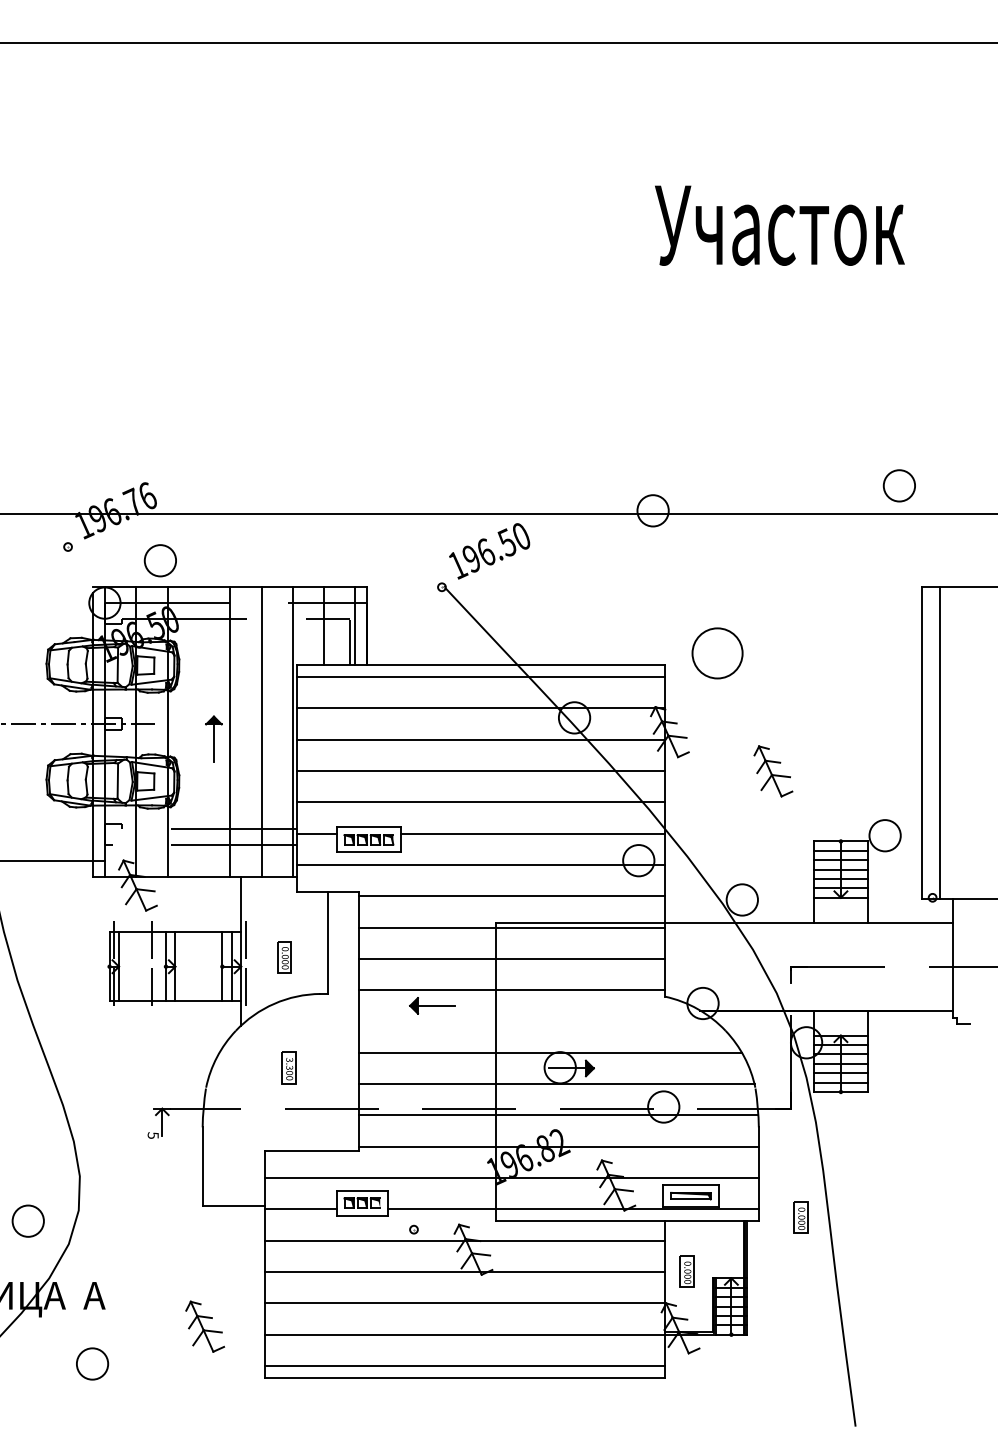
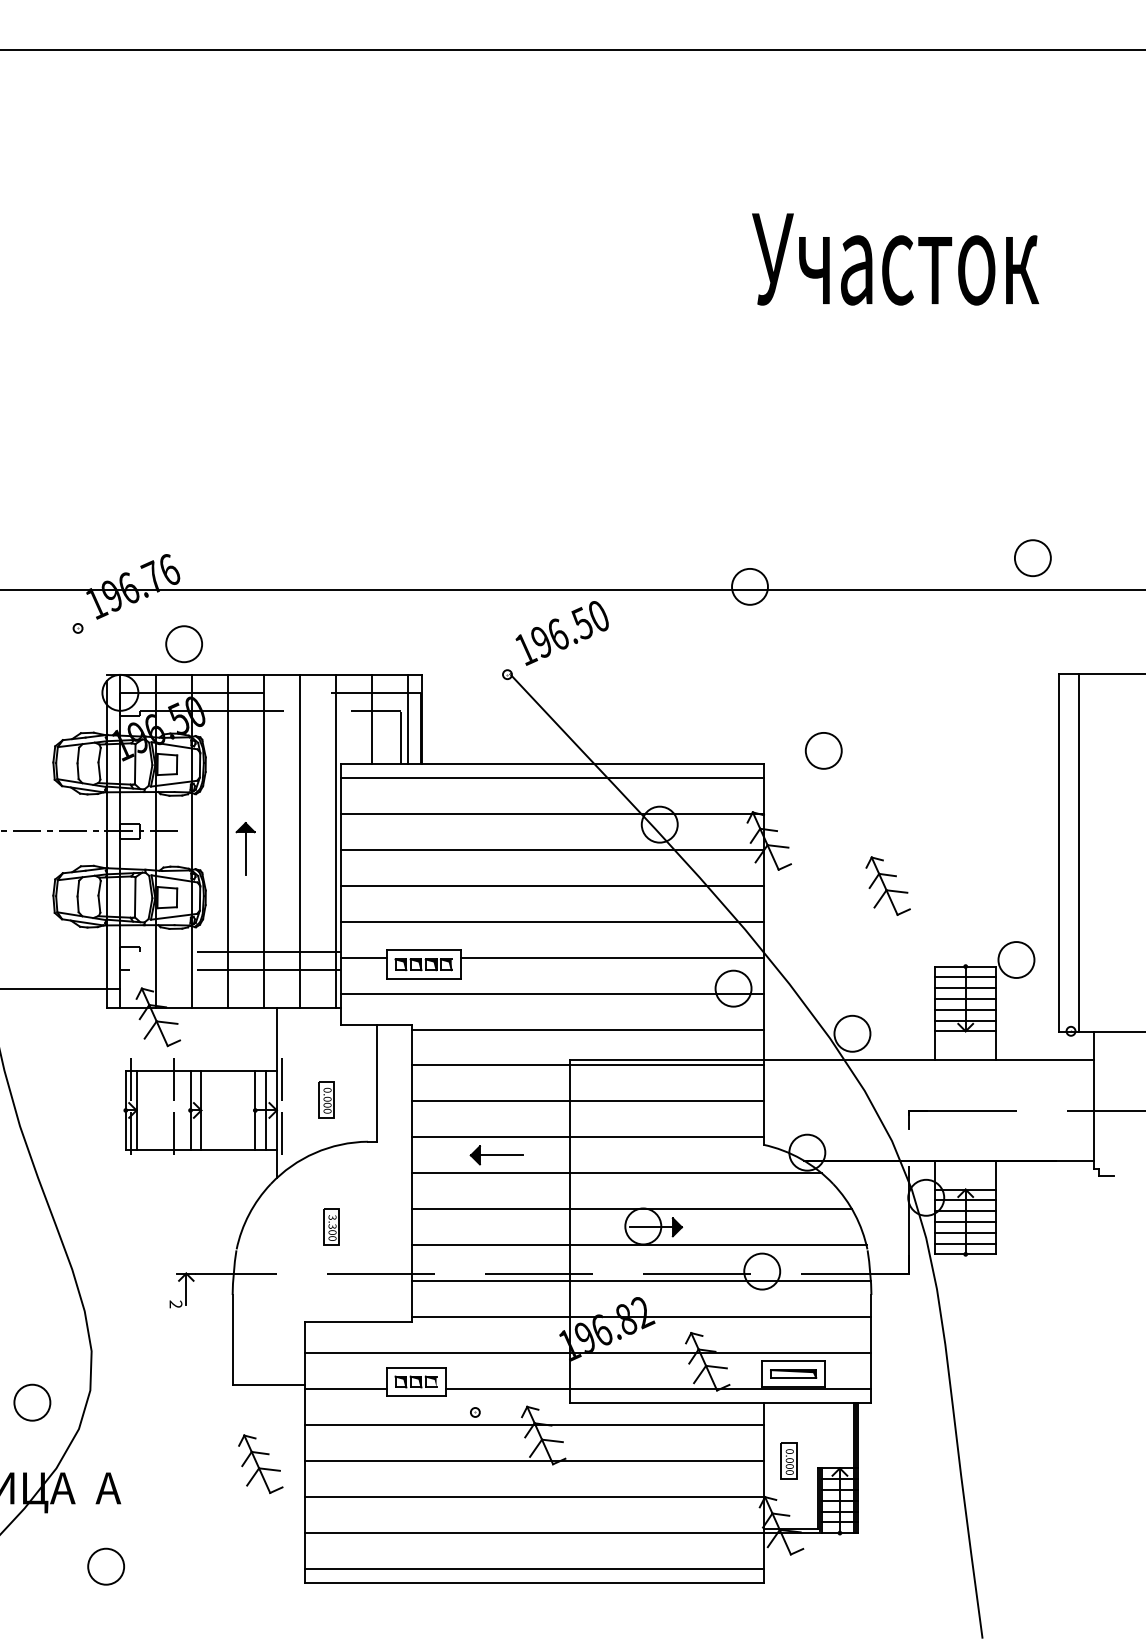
part: (716, 653) -> (822, 750), size x0.62
line: (198, 732) -> (227, 841), added
line: (537, 1021) -> (617, 1173), added
text: (152, 1135) -> (175, 1304), 5 -> 2
part: (800, 1217) -> (919, 1398), removed
part: (205, 1326) -> (261, 1463), moved

